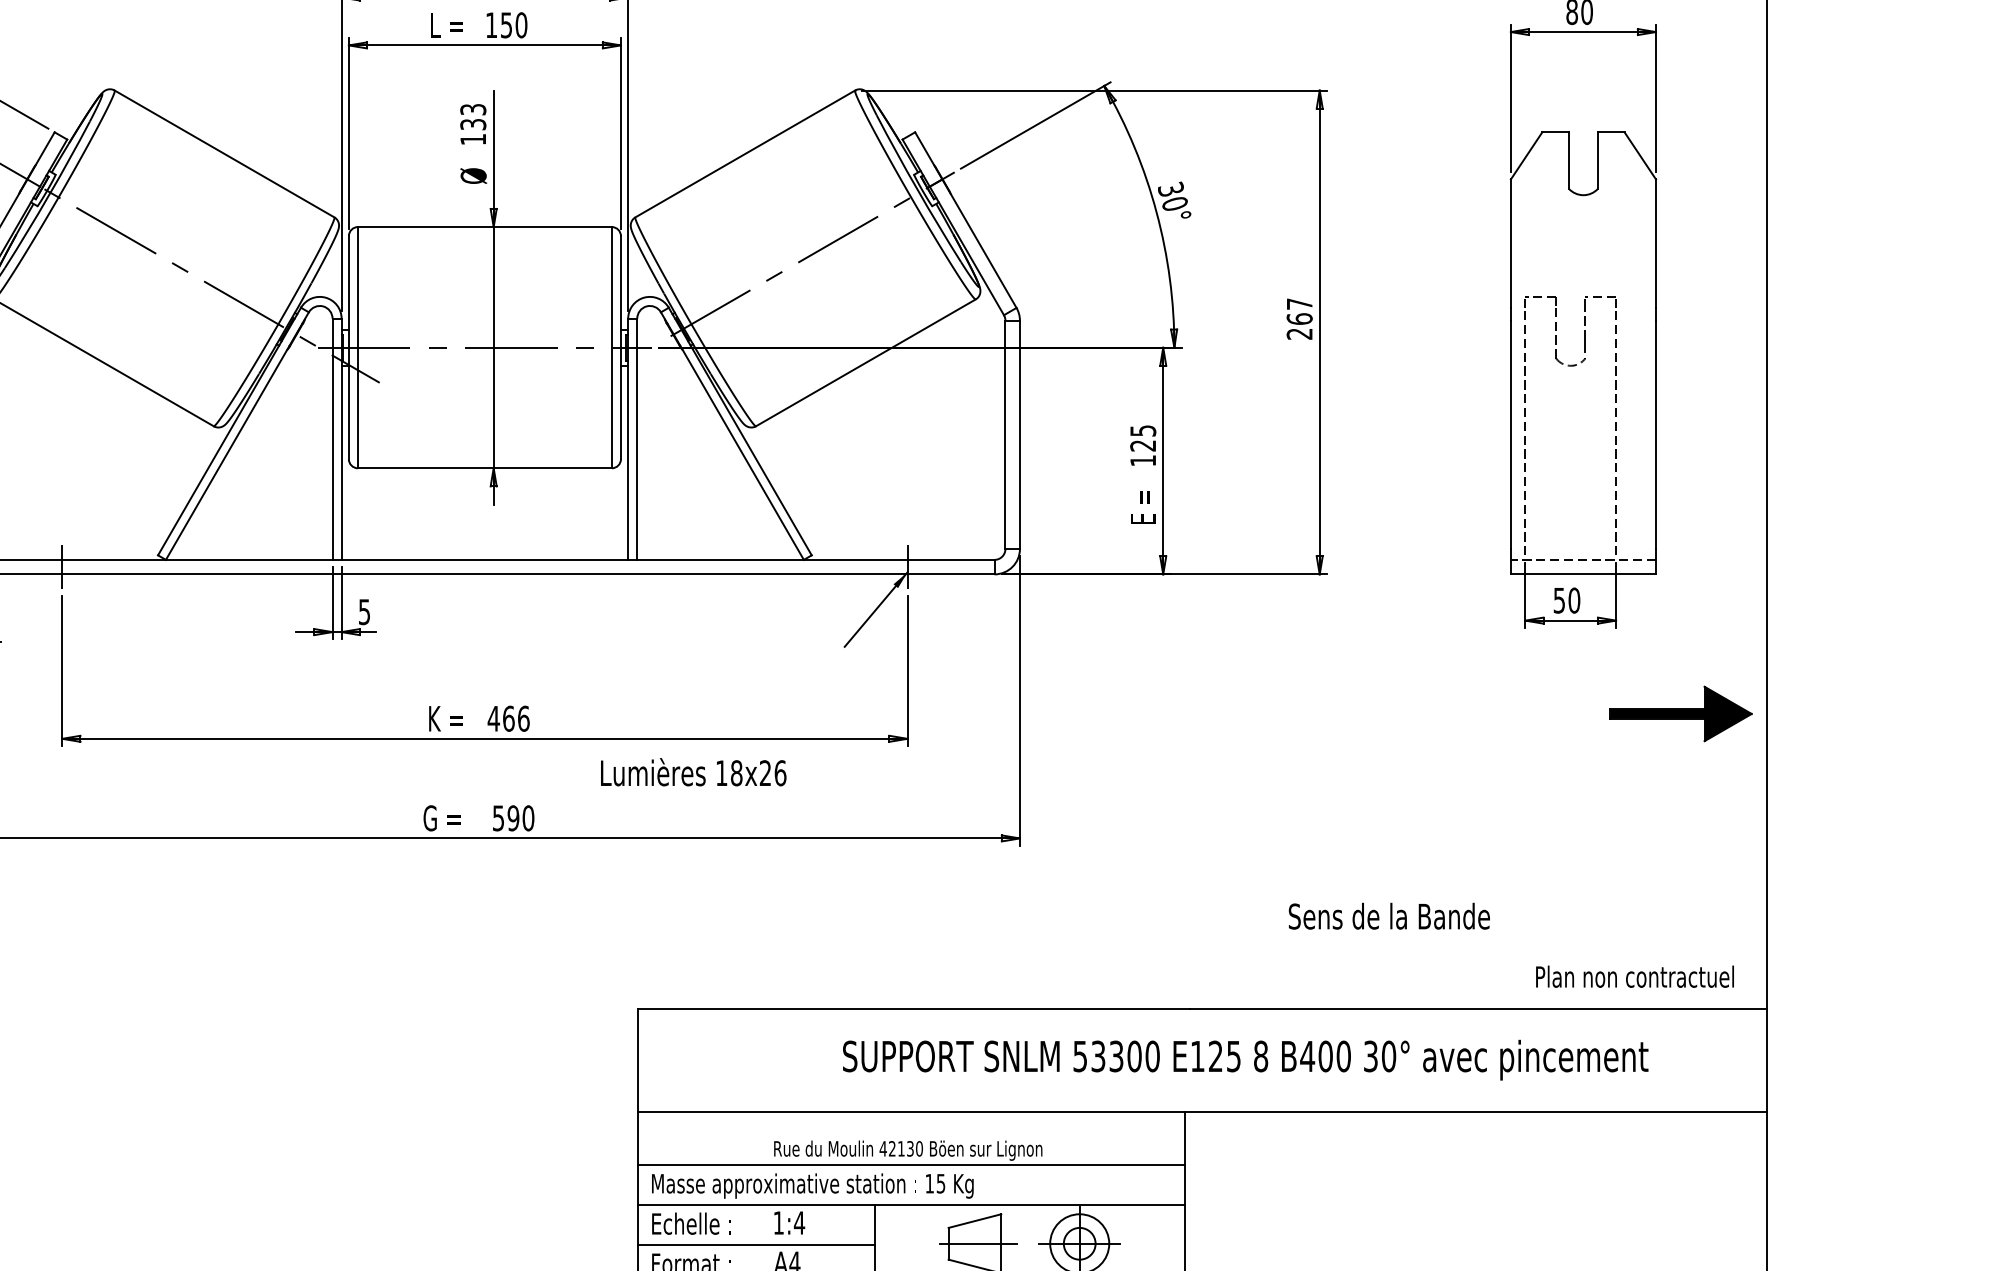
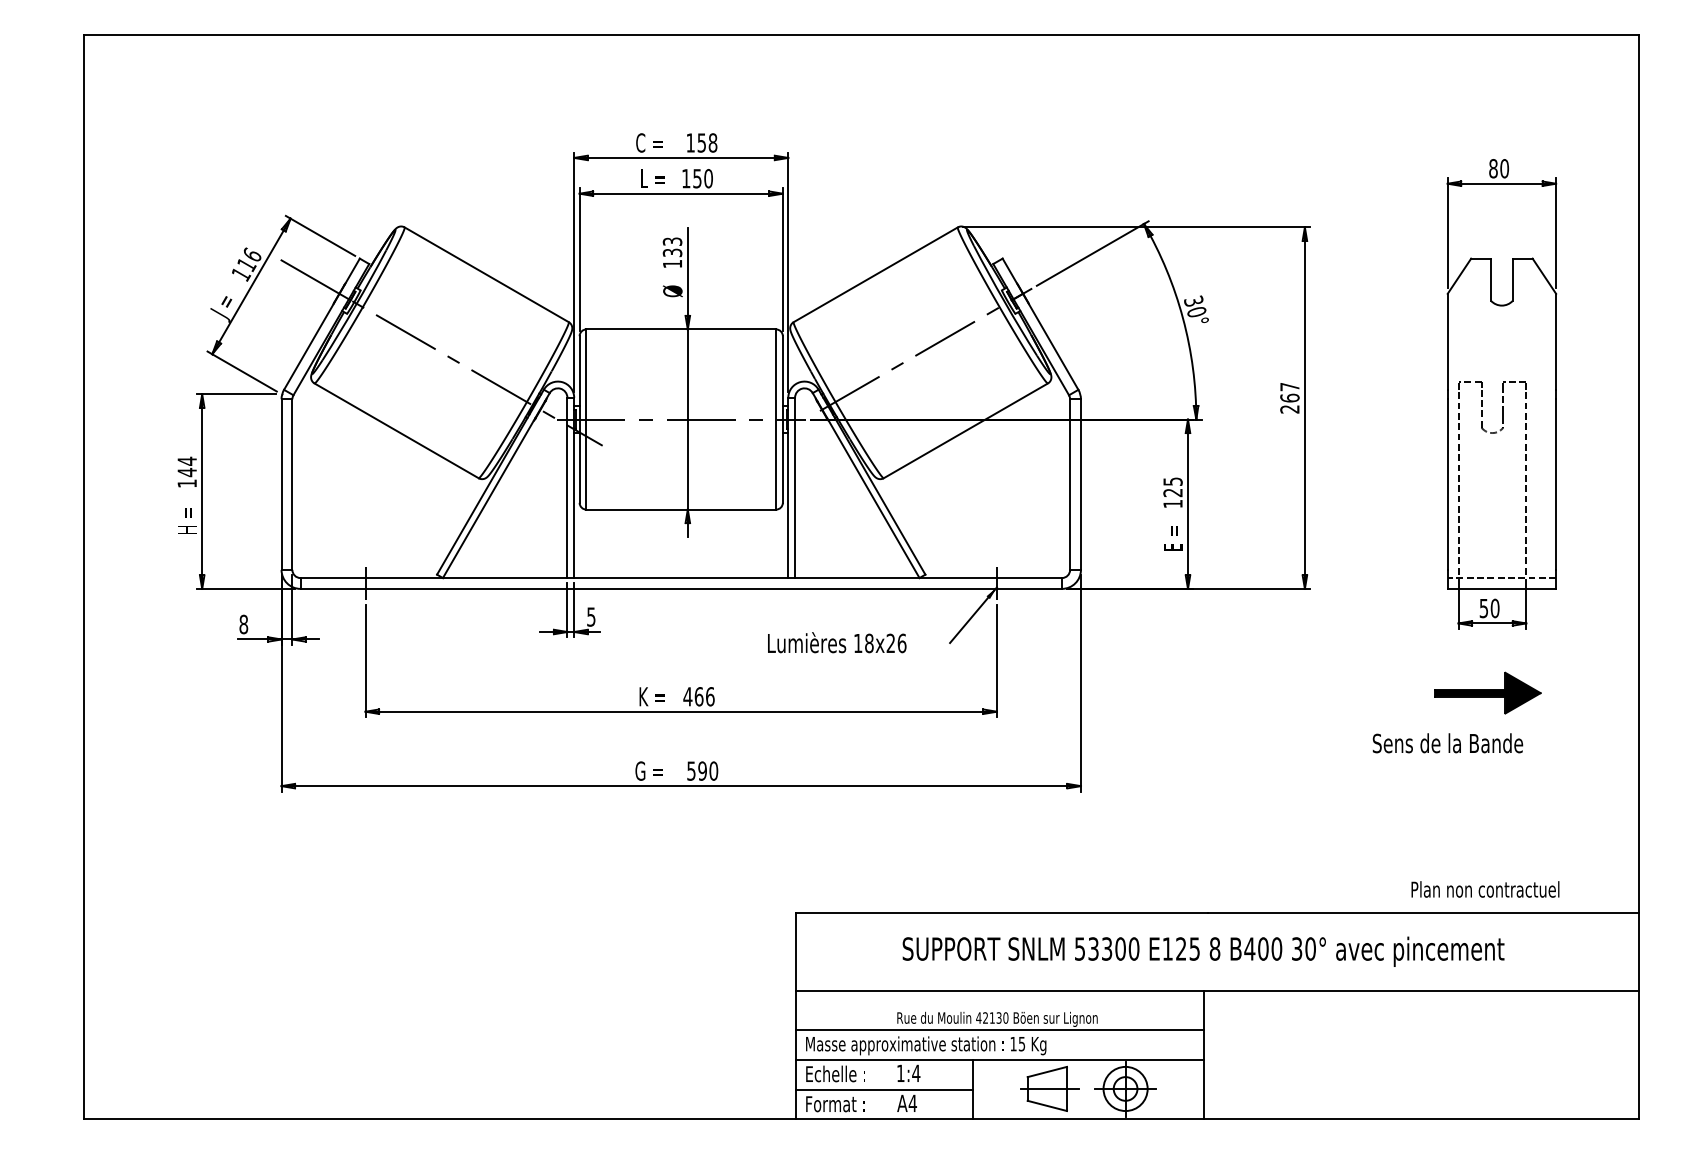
part: (1680, 713) -> (1487, 692), moved
text: (694, 771) -> (837, 642), moved
text: (1388, 916) -> (1447, 743), moved
text: (1635, 976) -> (1485, 889), moved
text: (1245, 1059) -> (1203, 951), moved

